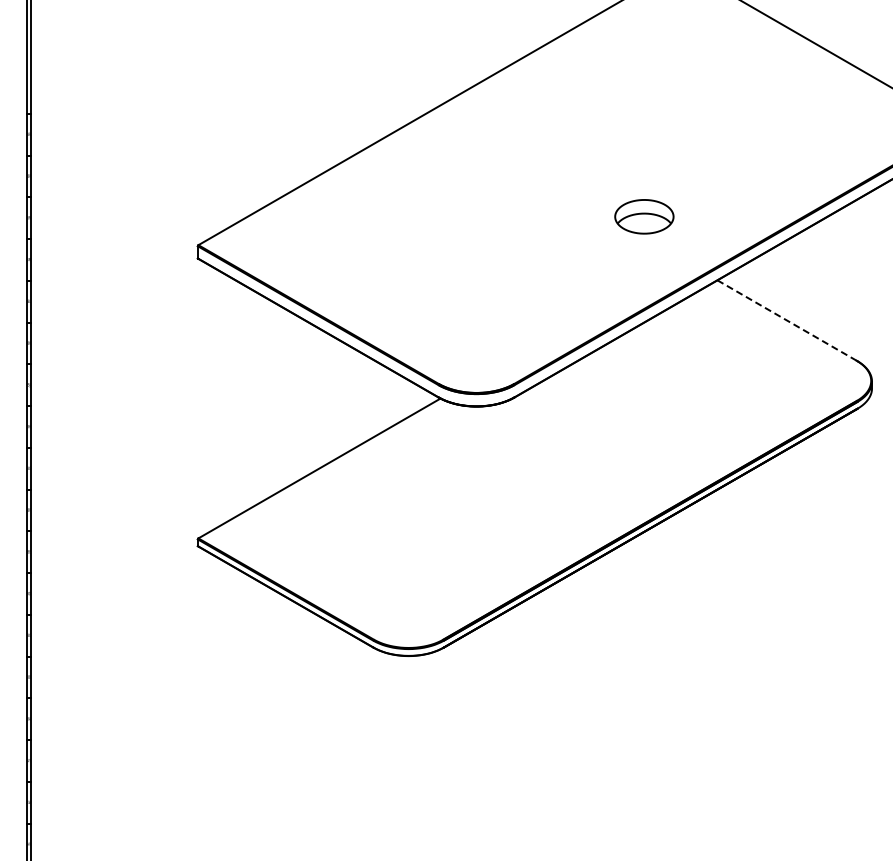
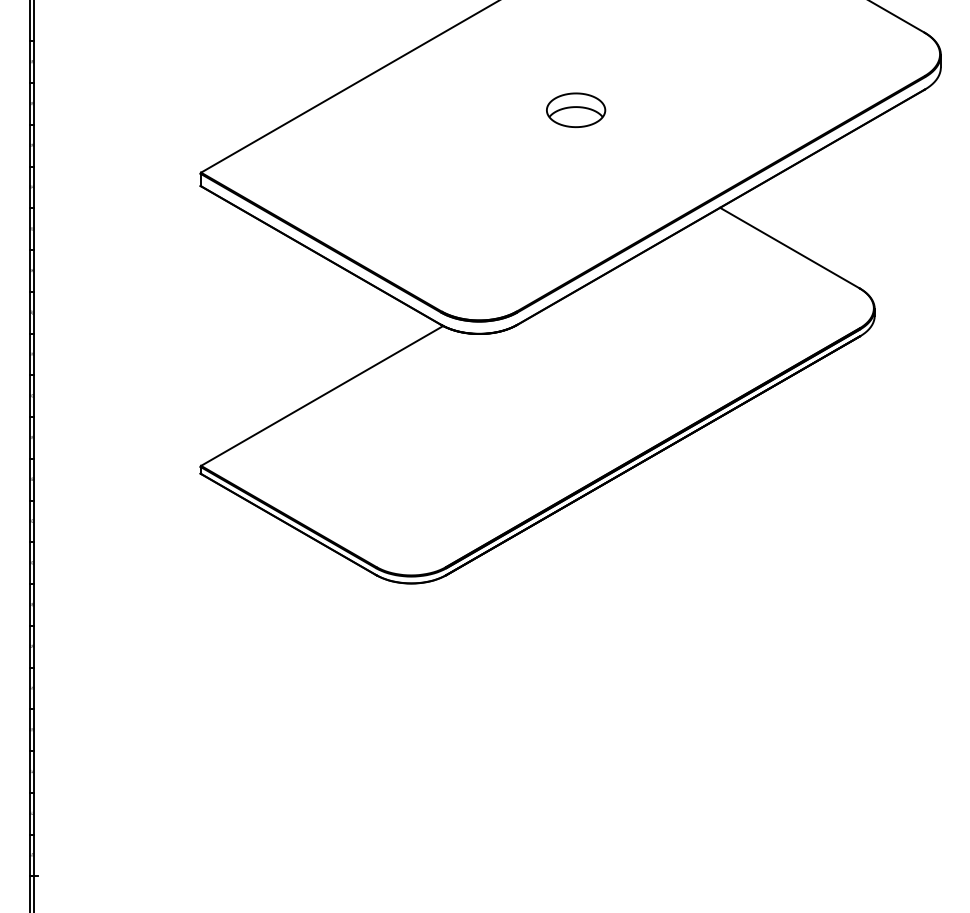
part: (644, 217) -> (576, 110), moved
line: (786, 320) -> (789, 247), dashed -> solid

